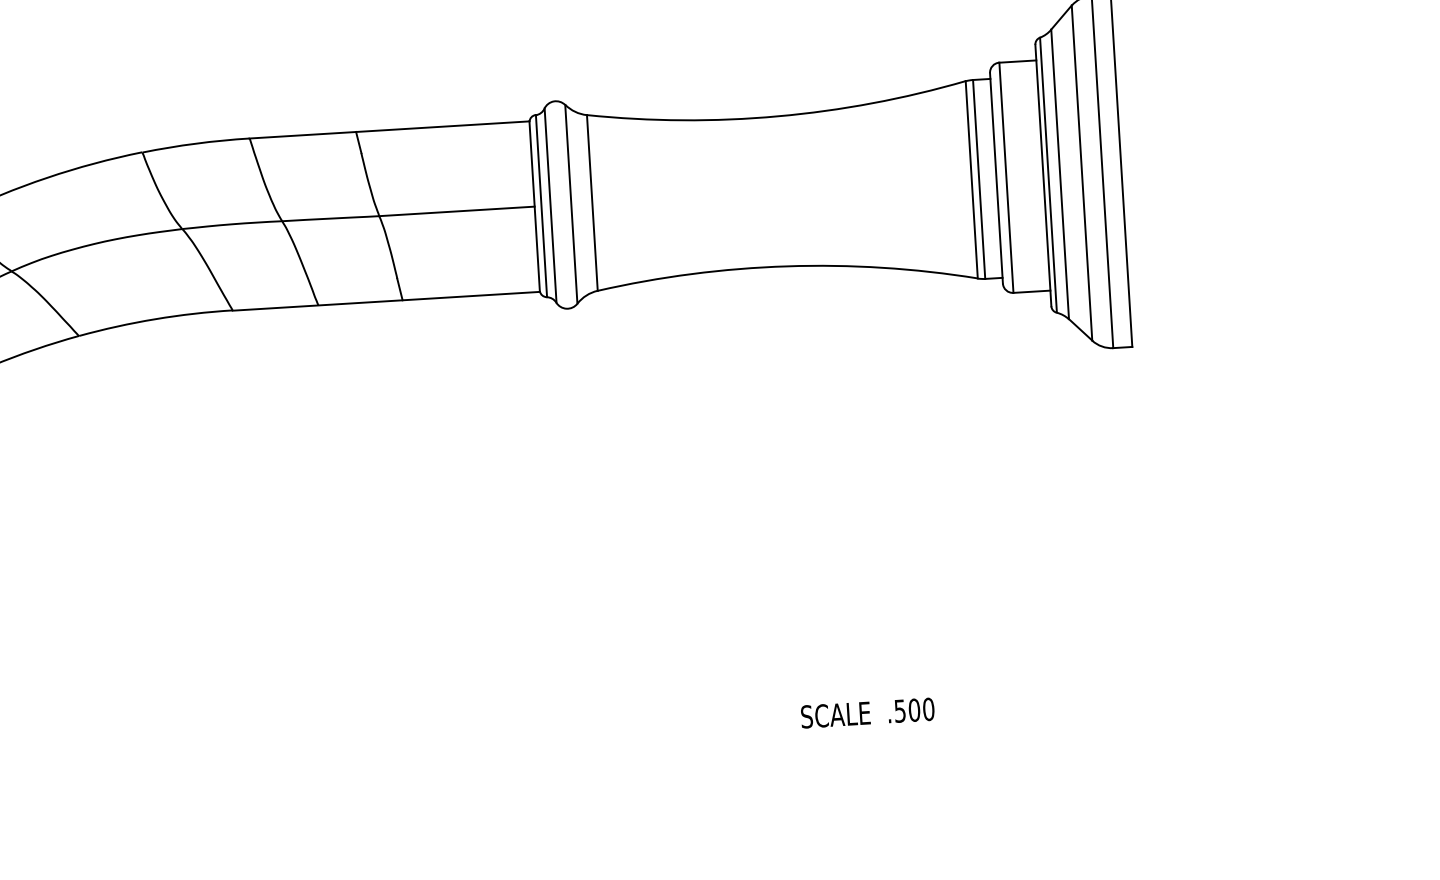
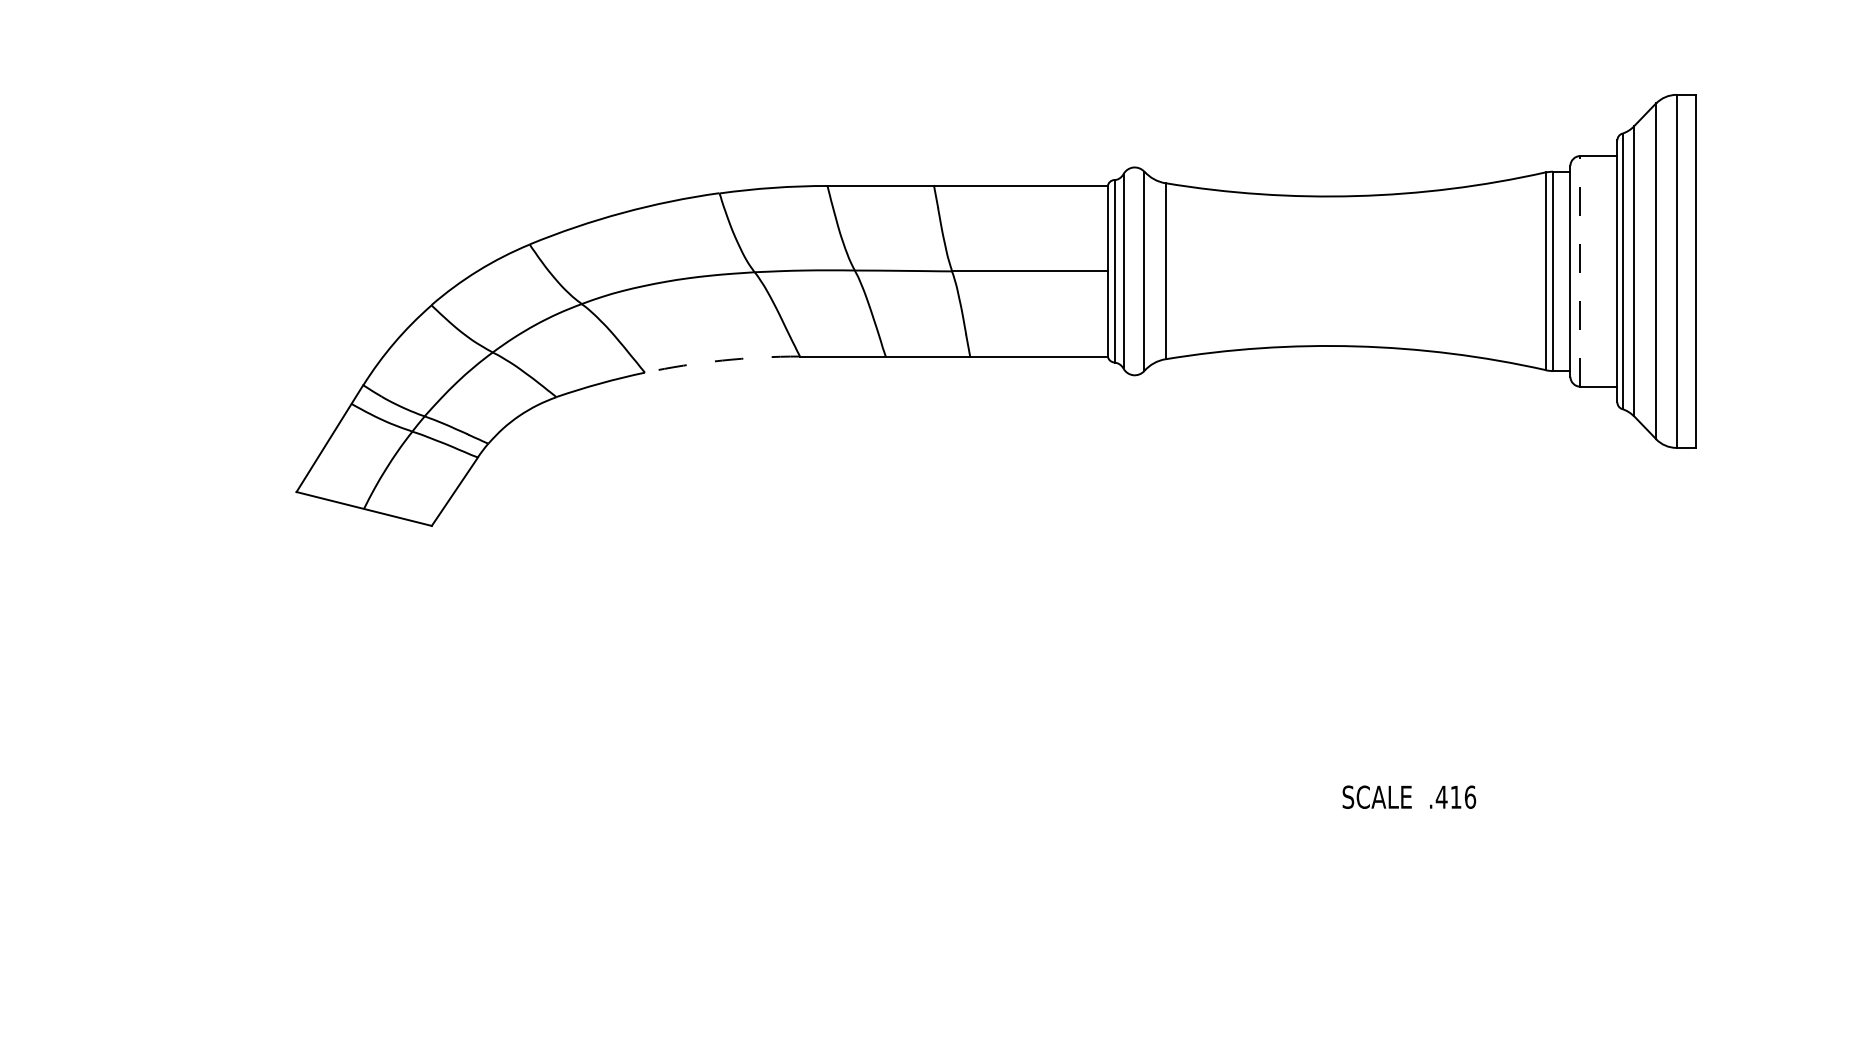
line: (1006, 176) -> (1580, 270), solid -> dashed
arc: (155, 319) -> (722, 360), solid -> dashed
text: (913, 709) -> (1455, 796), .500 -> .416

